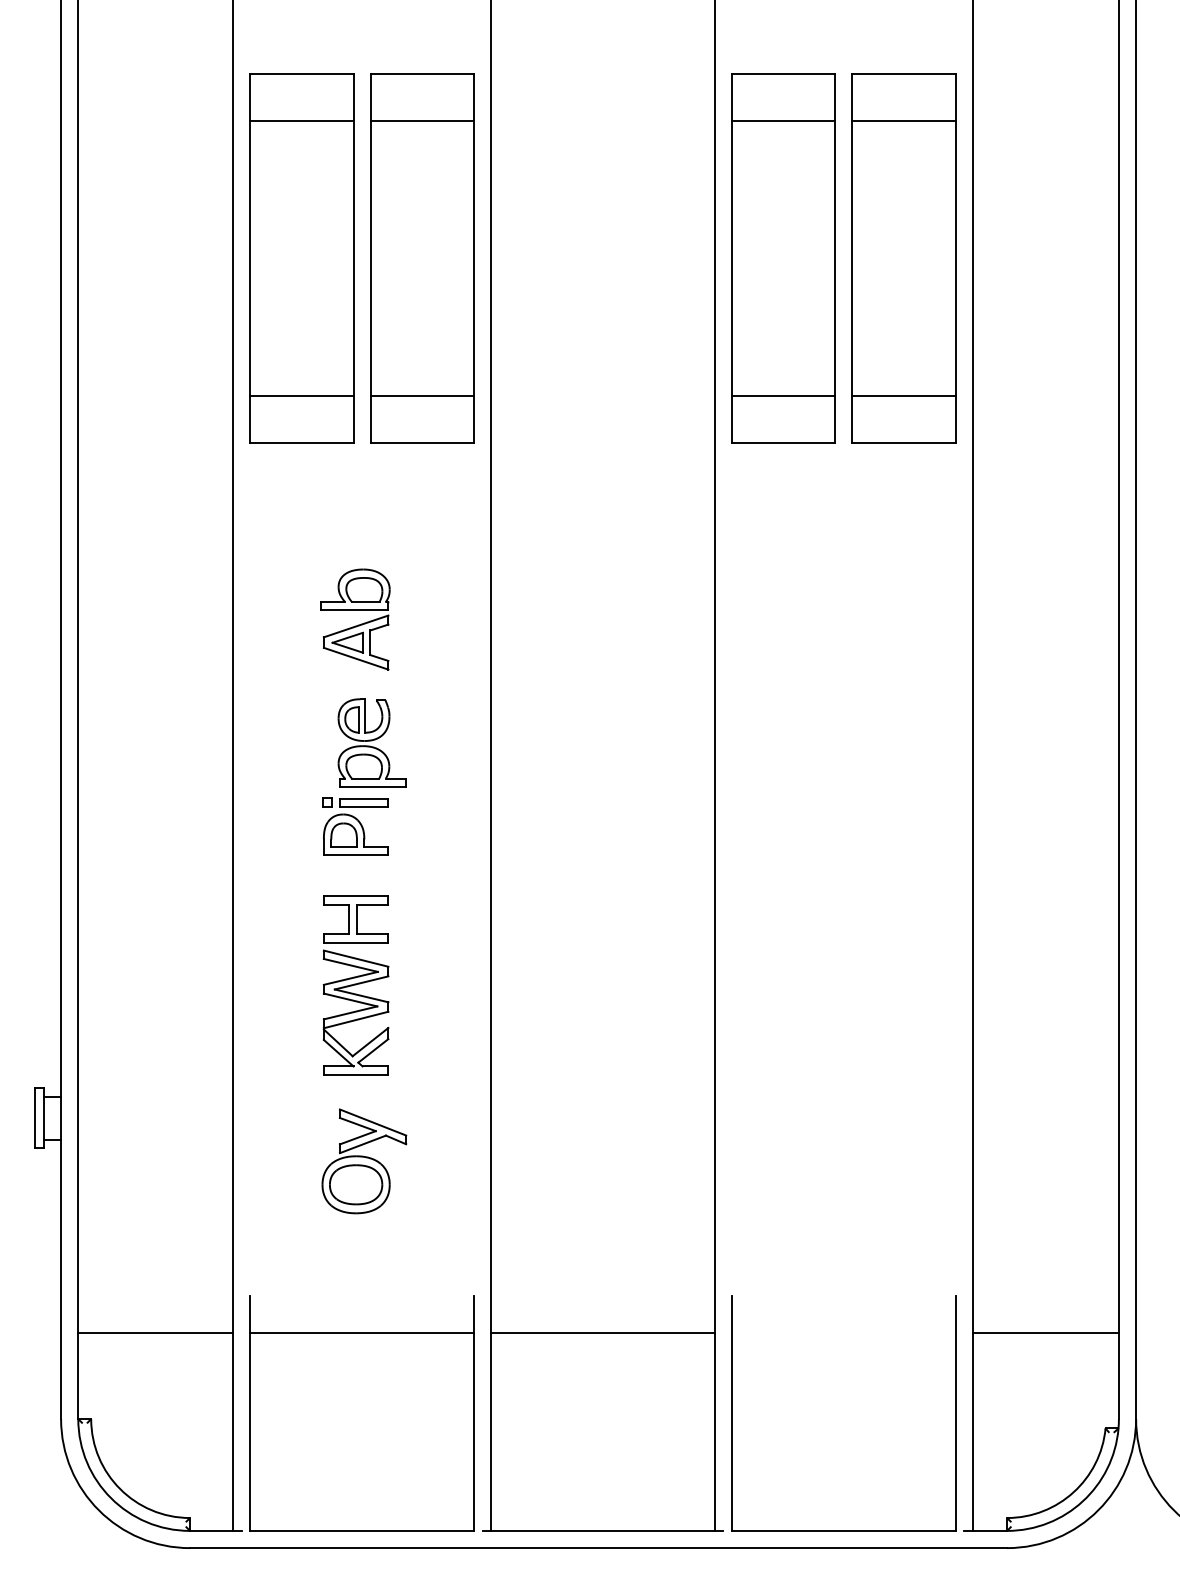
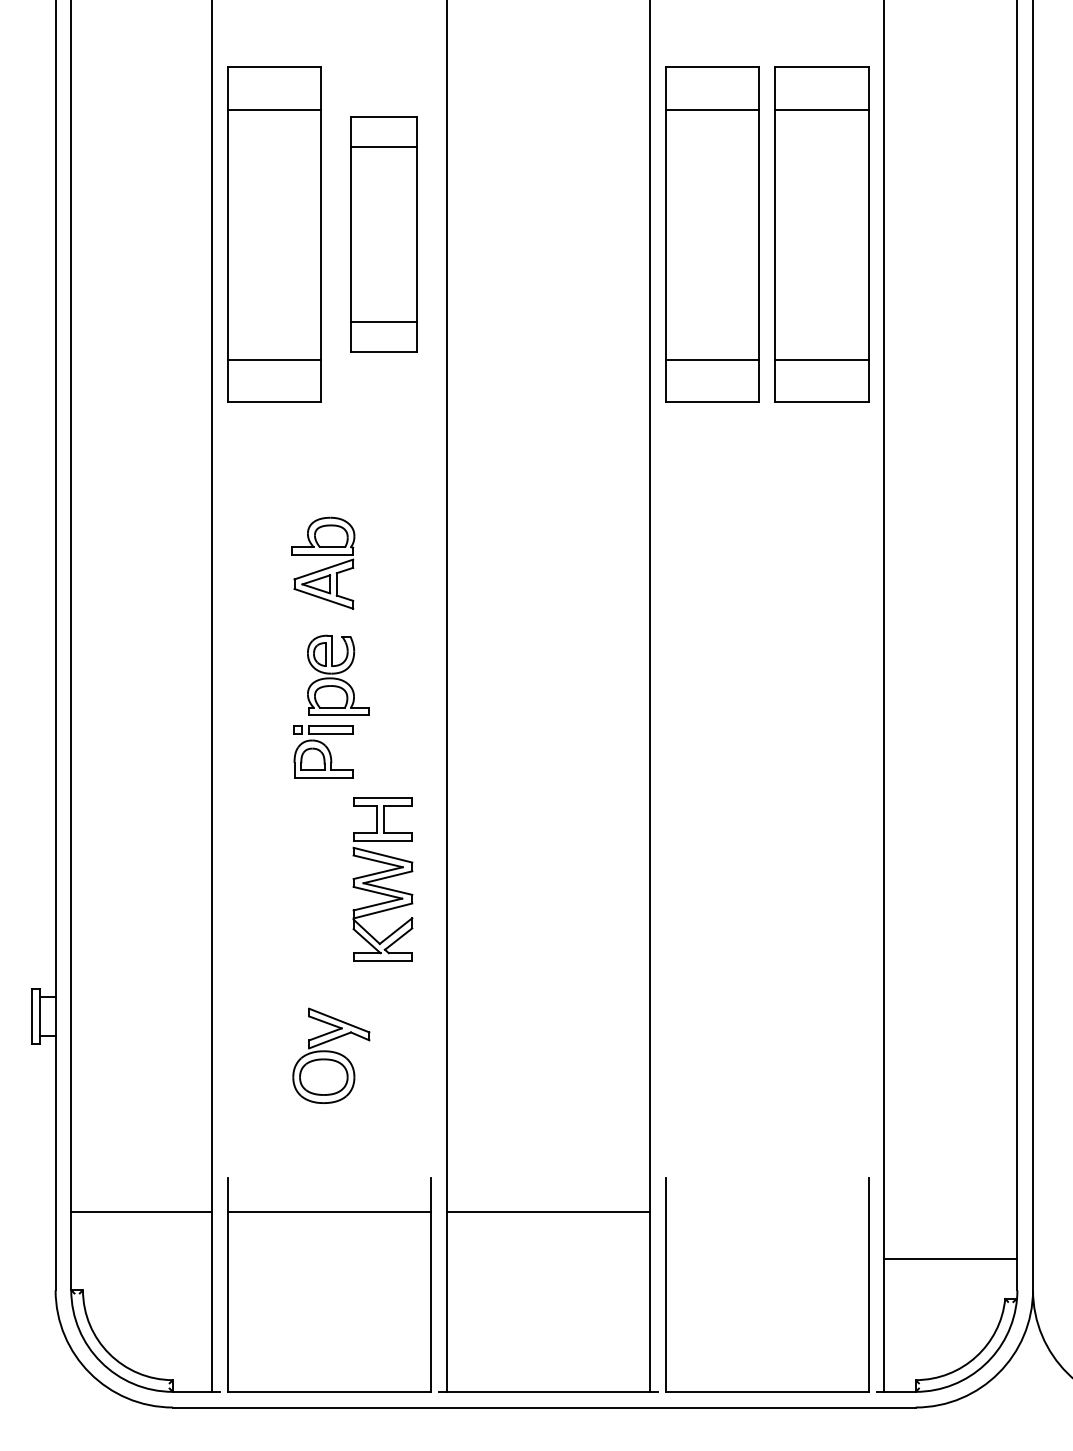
part: (422, 258) -> (384, 234), size x0.7
part: (355, 985) -> (382, 879), moved
line: (1045, 1333) -> (950, 1259), moved

